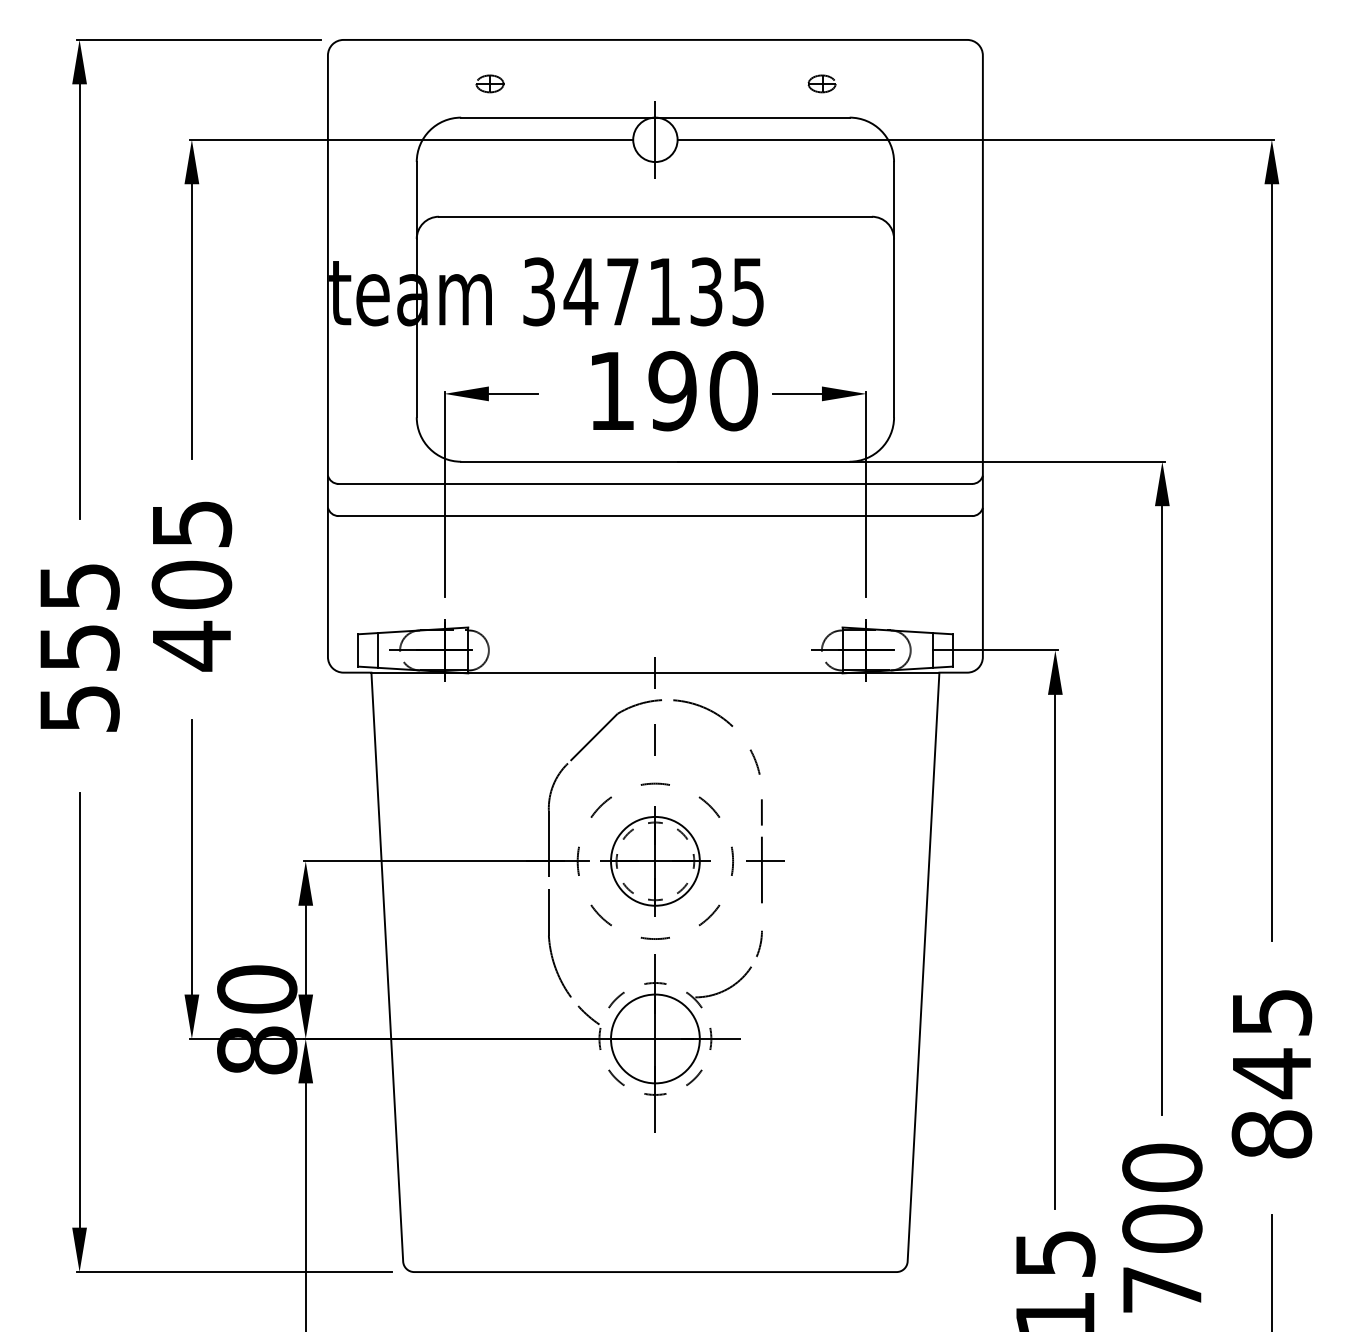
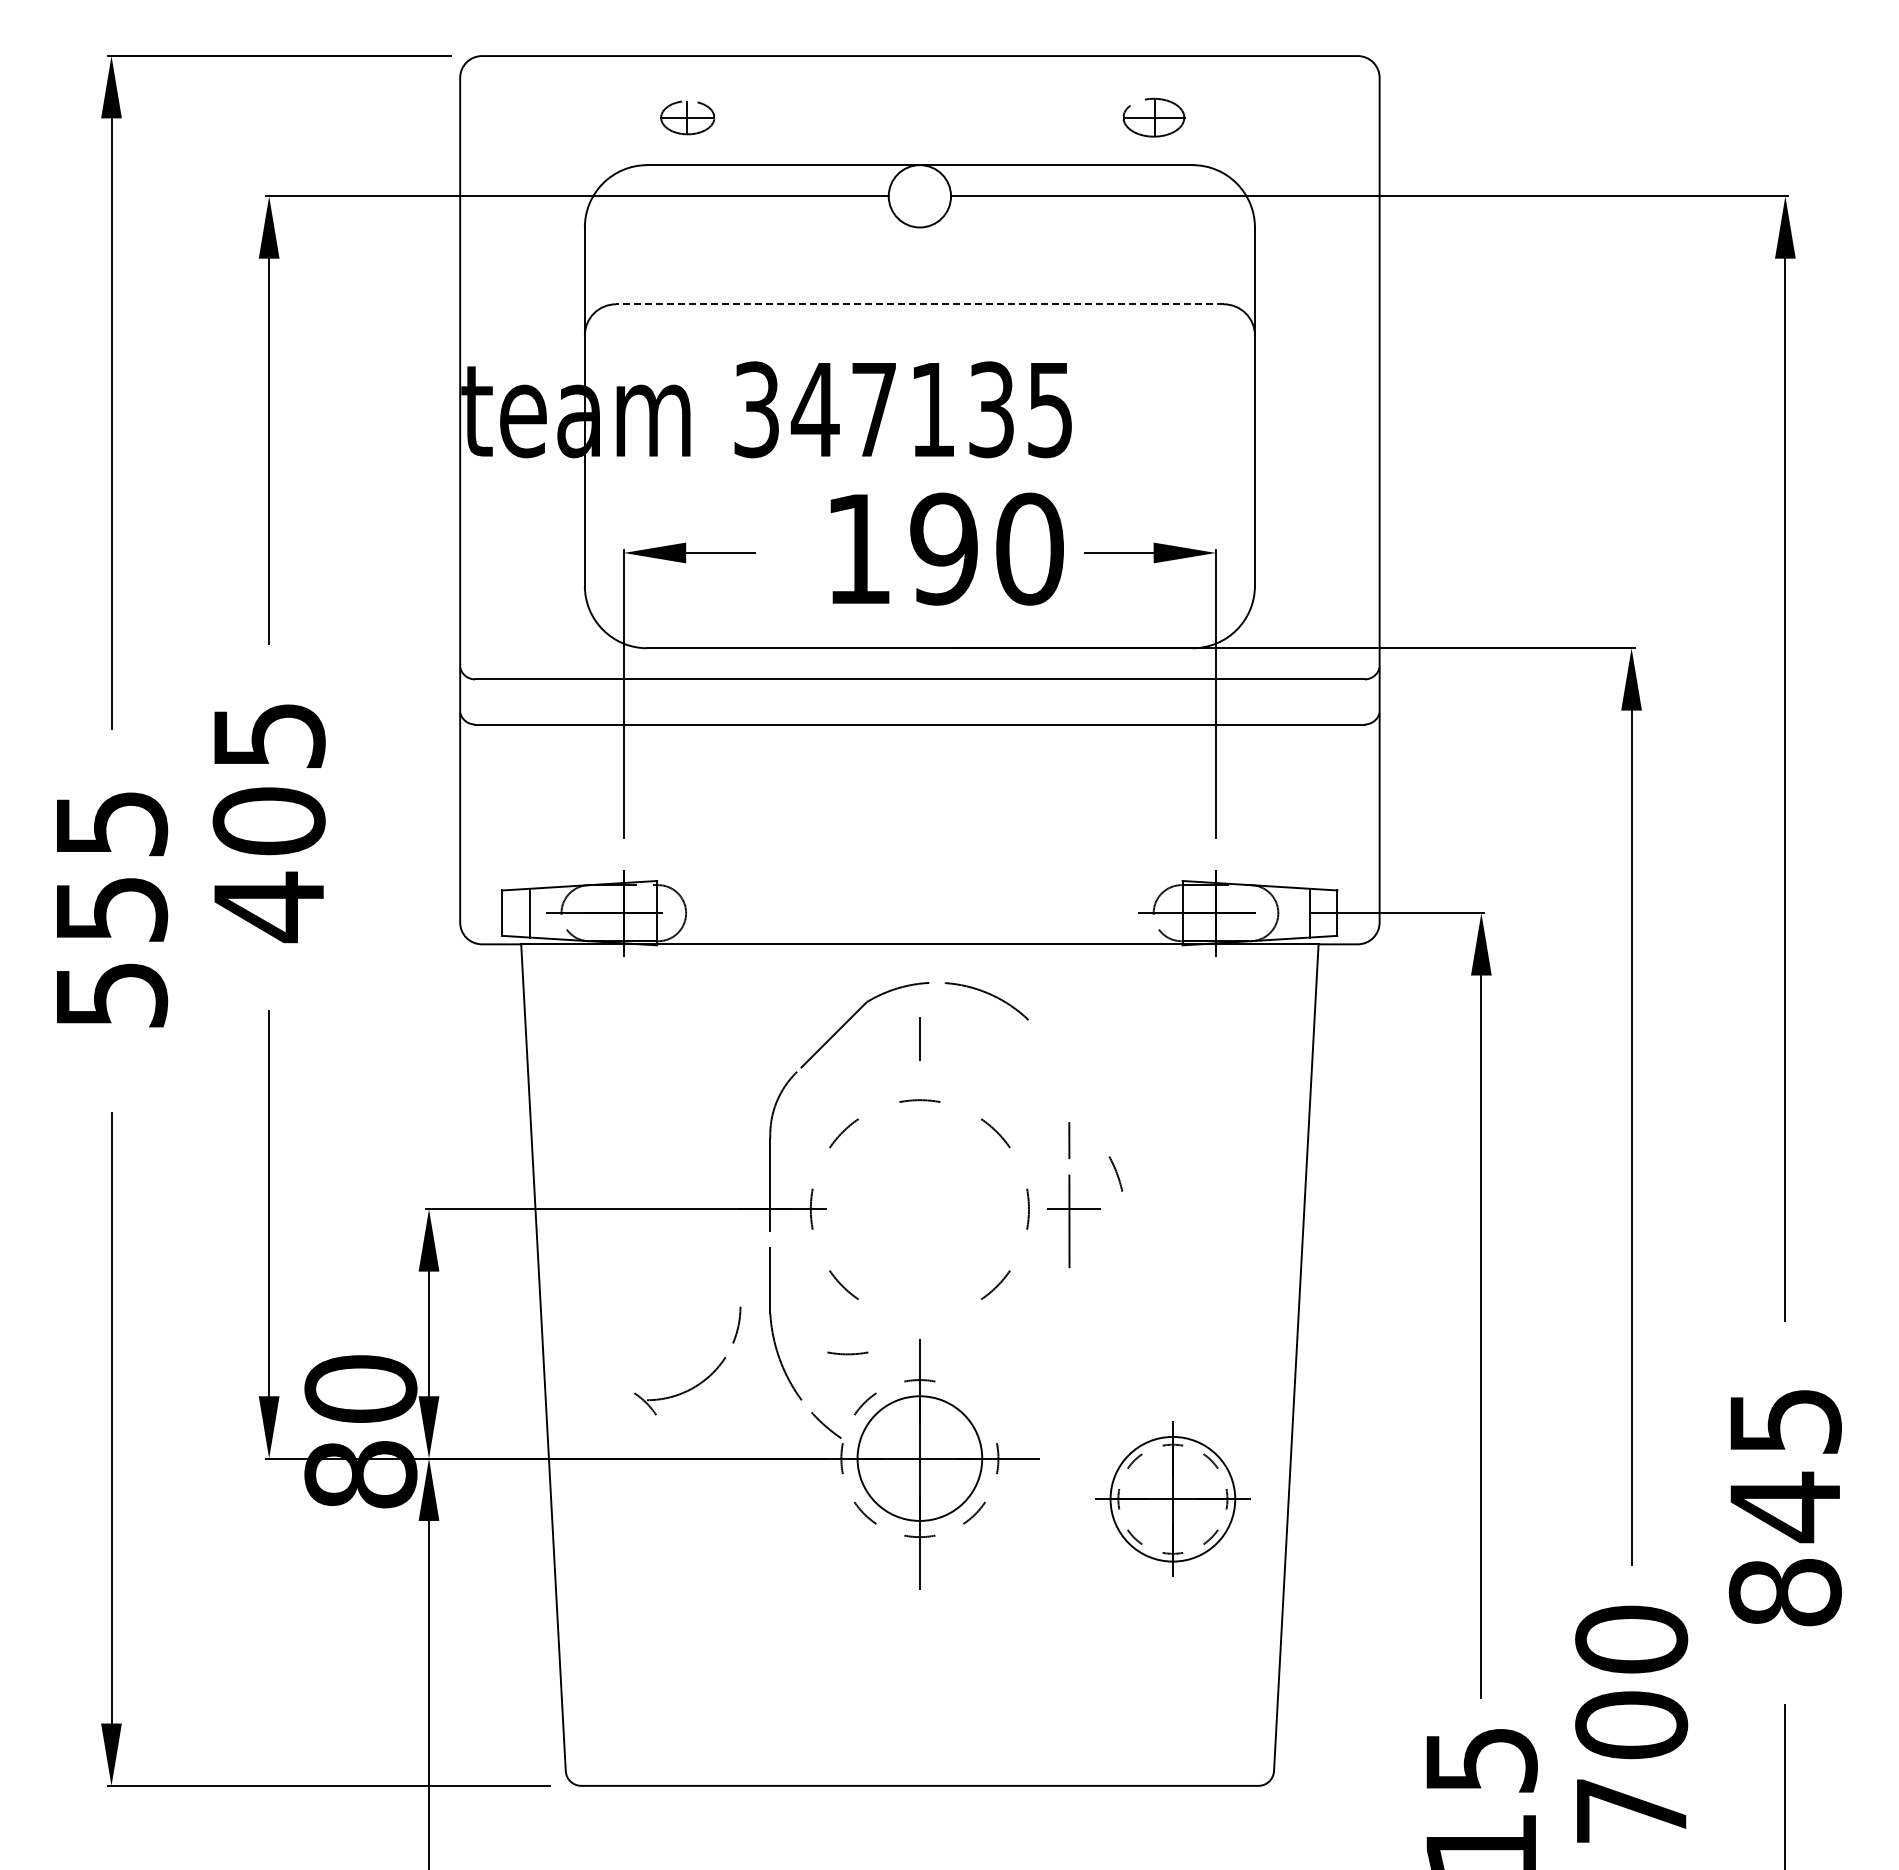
part: (489, 83) -> (687, 117), size x1.4
part: (821, 83) -> (1153, 117), size x1.6
line: (655, 139) -> (919, 195), removed
line: (655, 216) -> (919, 304), solid -> dashed
line: (655, 673) -> (919, 945), removed
arc: (754, 761) -> (1115, 1172), moved
part: (655, 860) -> (1172, 1498), moved
arc: (655, 938) -> (847, 1353), moved
part: (734, 983) -> (702, 1380), moved

